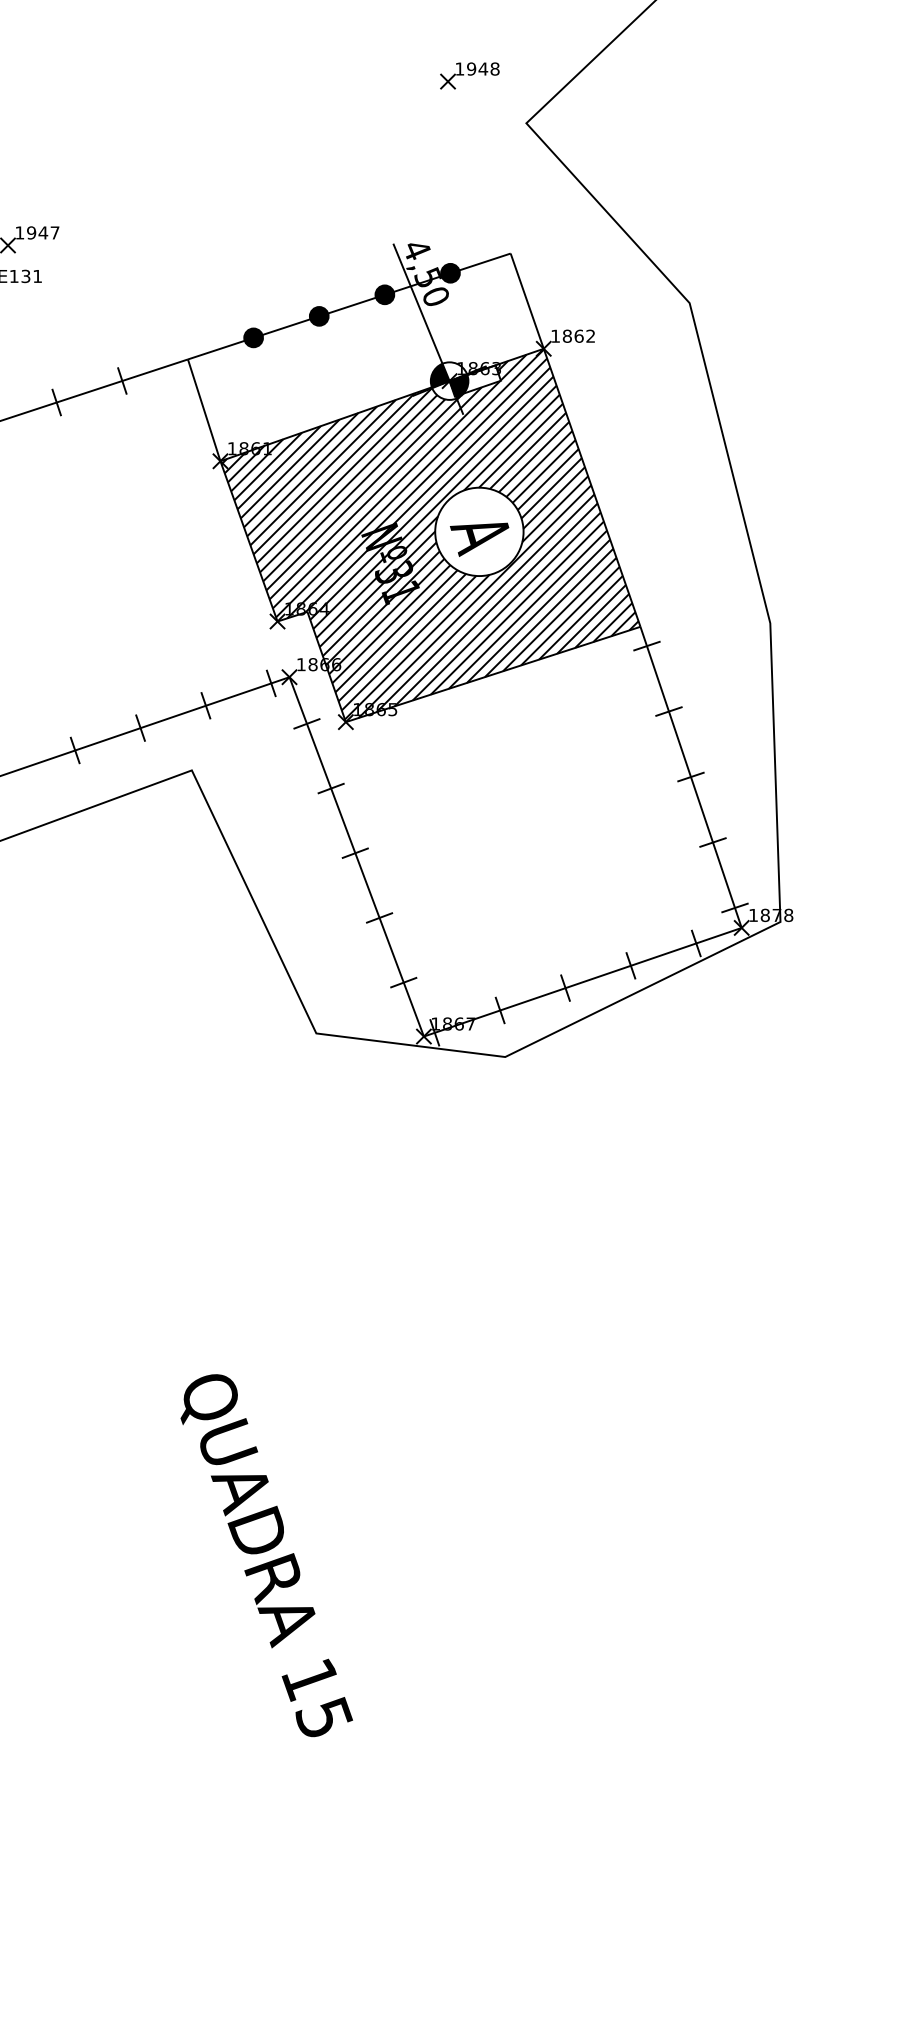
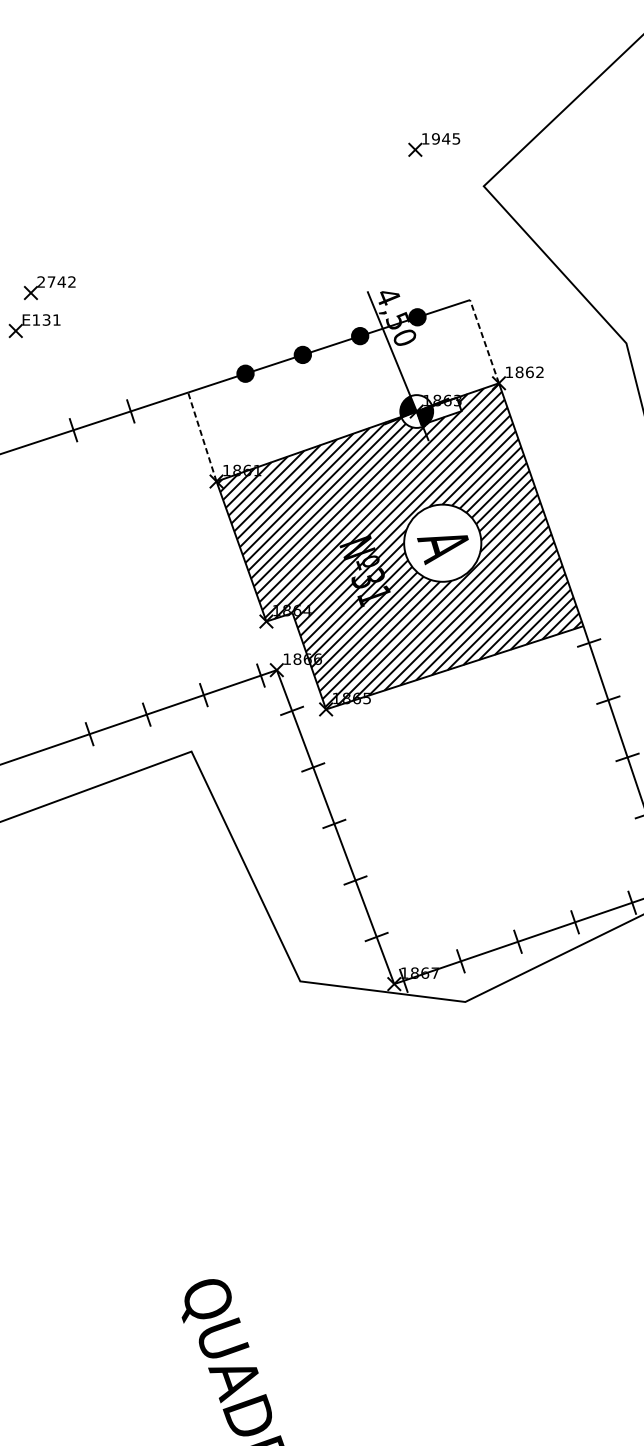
text: (494, 68) -> (455, 138), 1948 -> 1945
text: (37, 232) -> (56, 281), 1947 -> 2742
line: (527, 300) -> (484, 341), solid -> dashed
line: (204, 409) -> (202, 436), solid -> dashed

